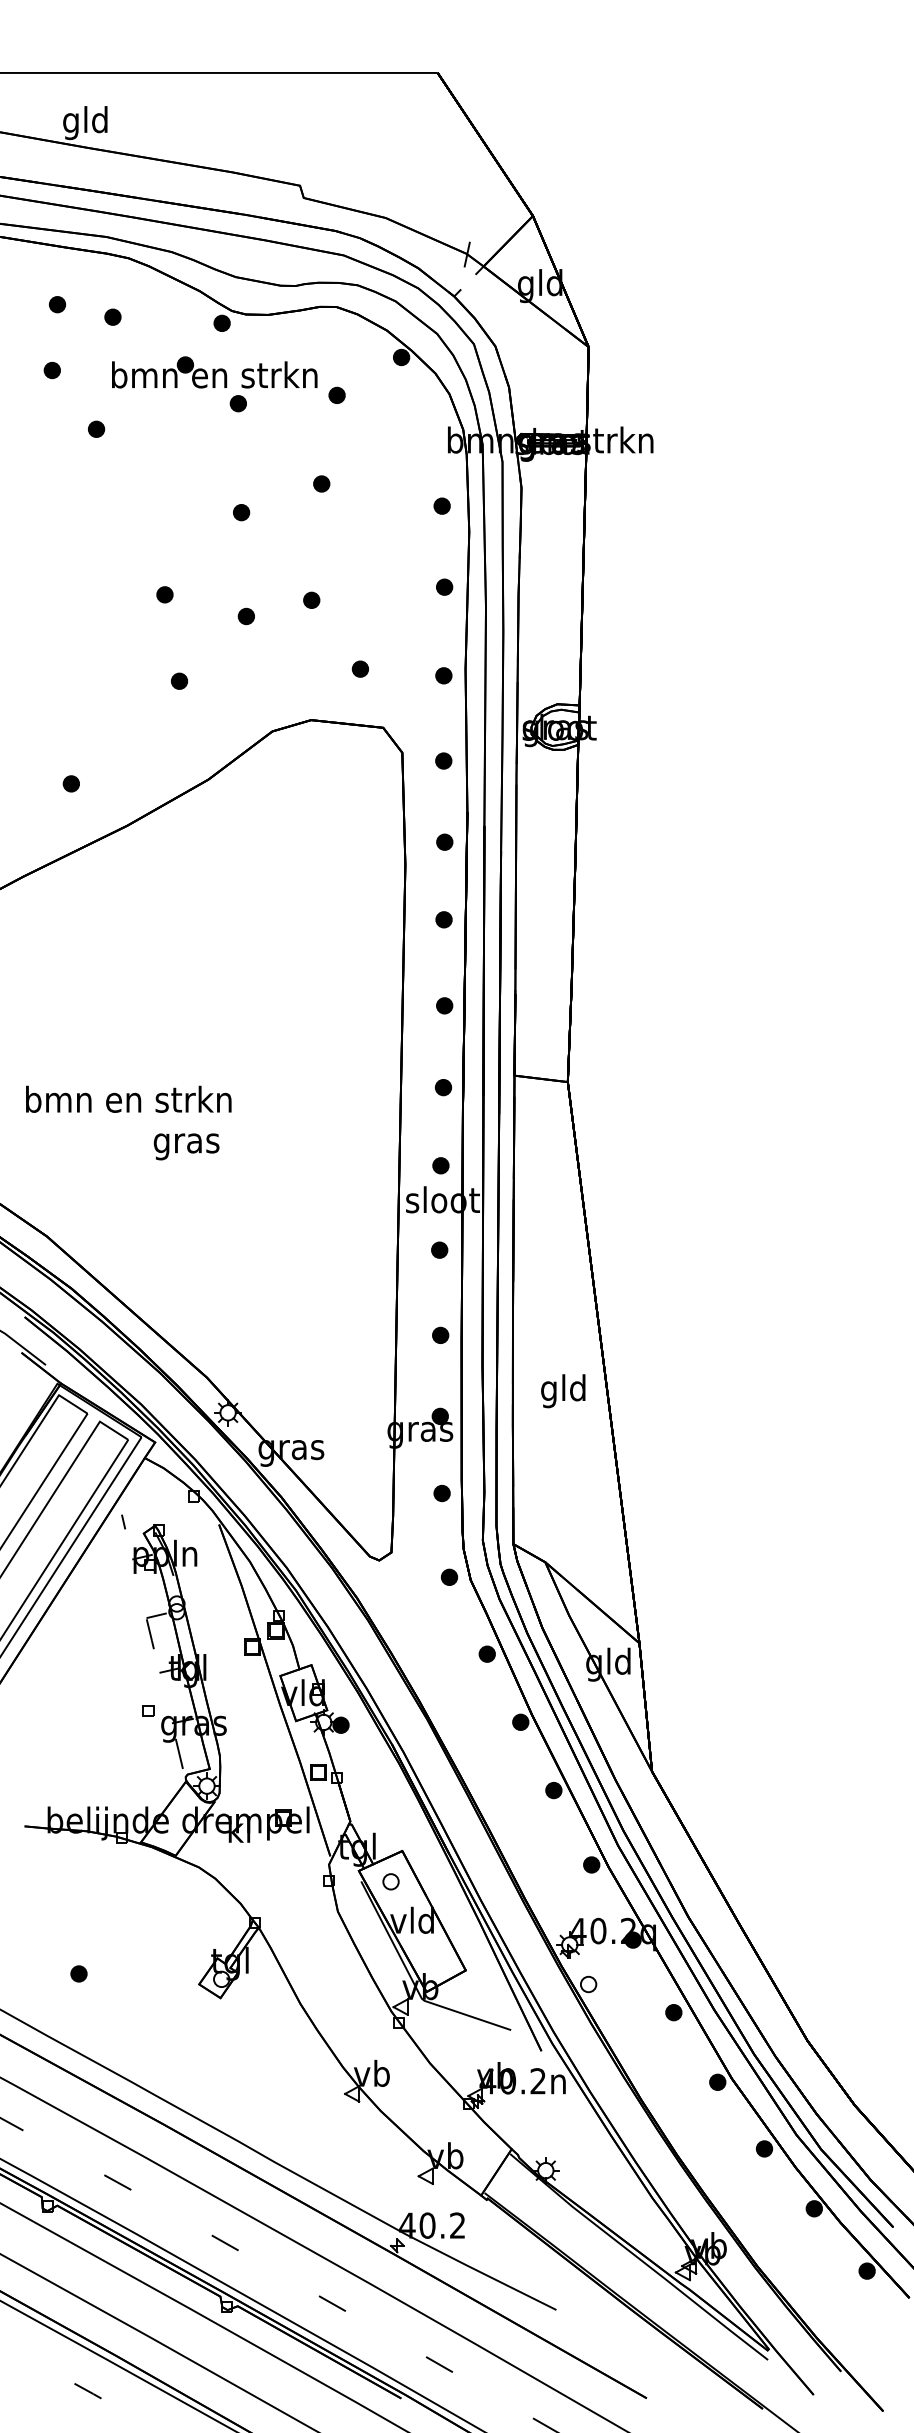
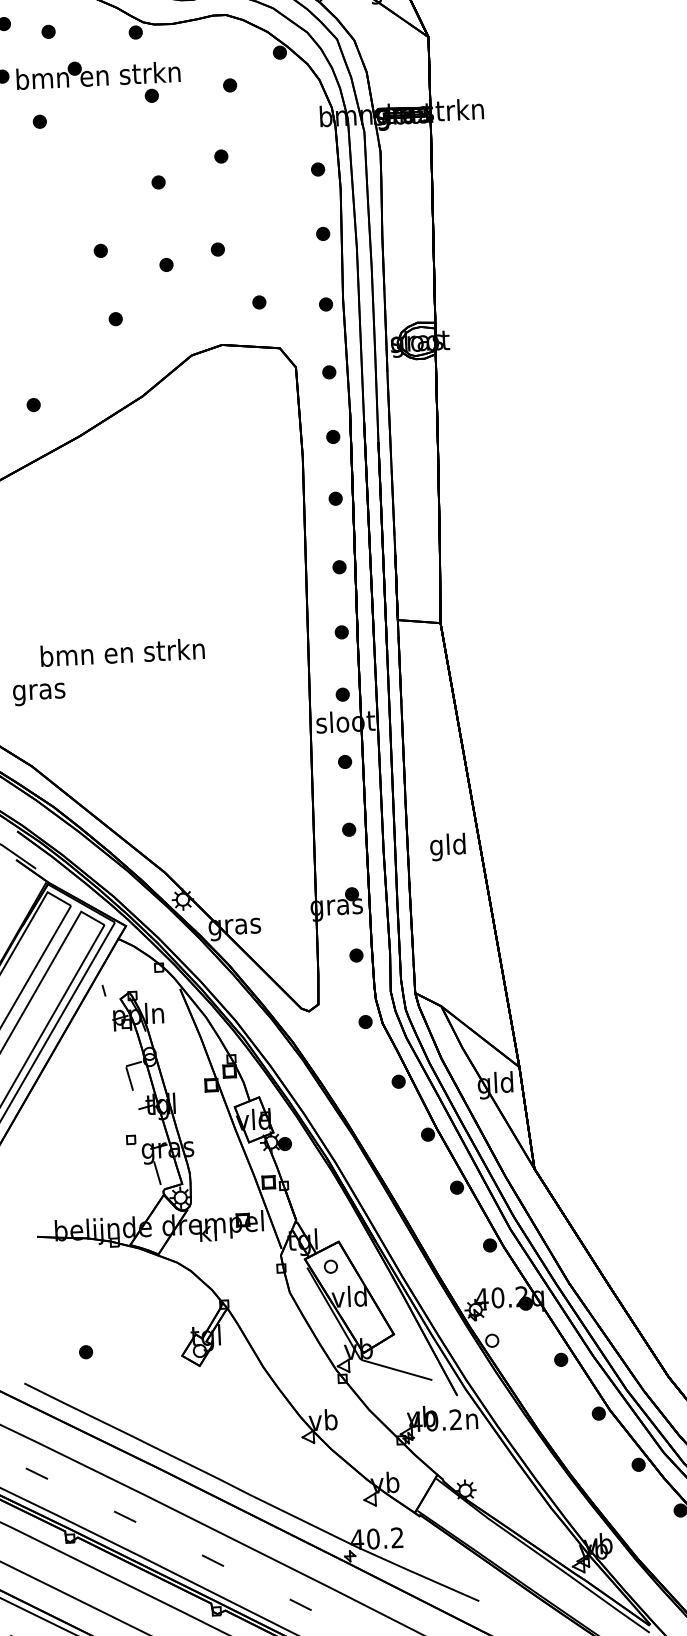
part: (214, 372) -> (98, 73), moved
text: (128, 1098) -> (122, 651), moved
text: (186, 1146) -> (39, 694), moved
text: (563, 1391) -> (448, 847), moved

